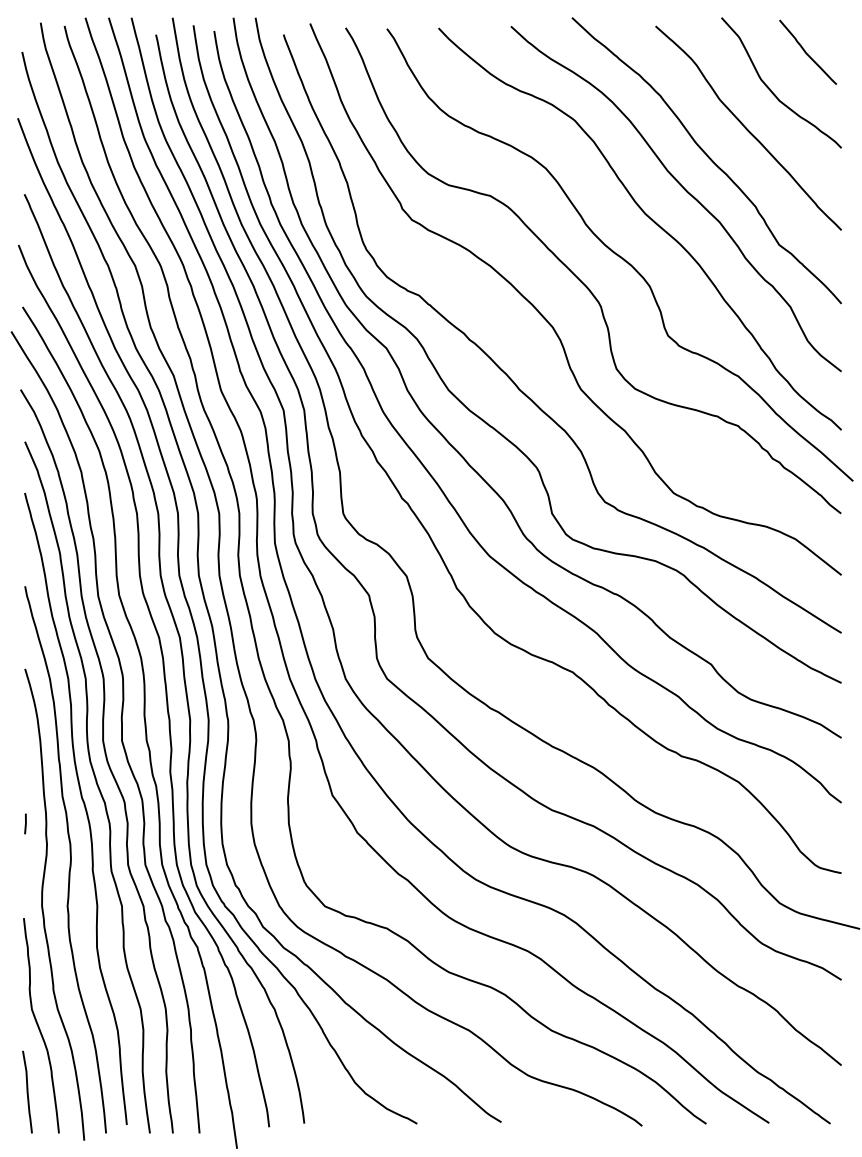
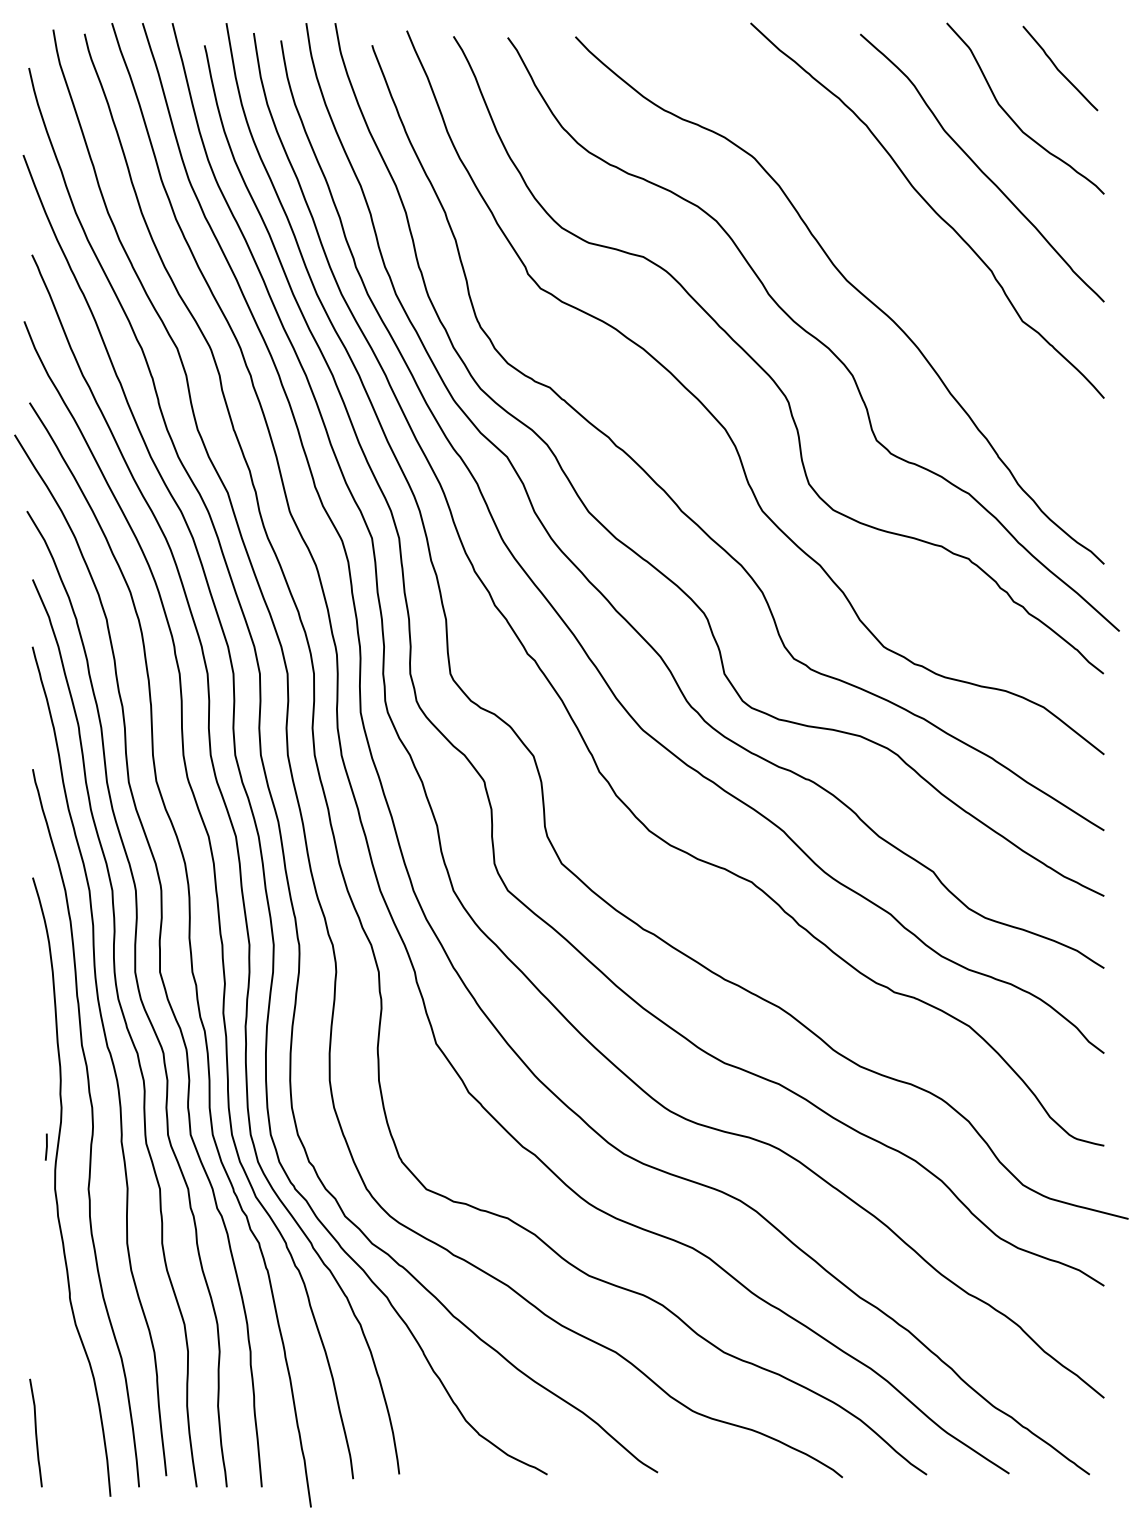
curve: (684, 190) -> (898, 249), removed
line: (25, 823) -> (46, 1146), moved
curve: (39, 1026) -> (51, 1347), removed

